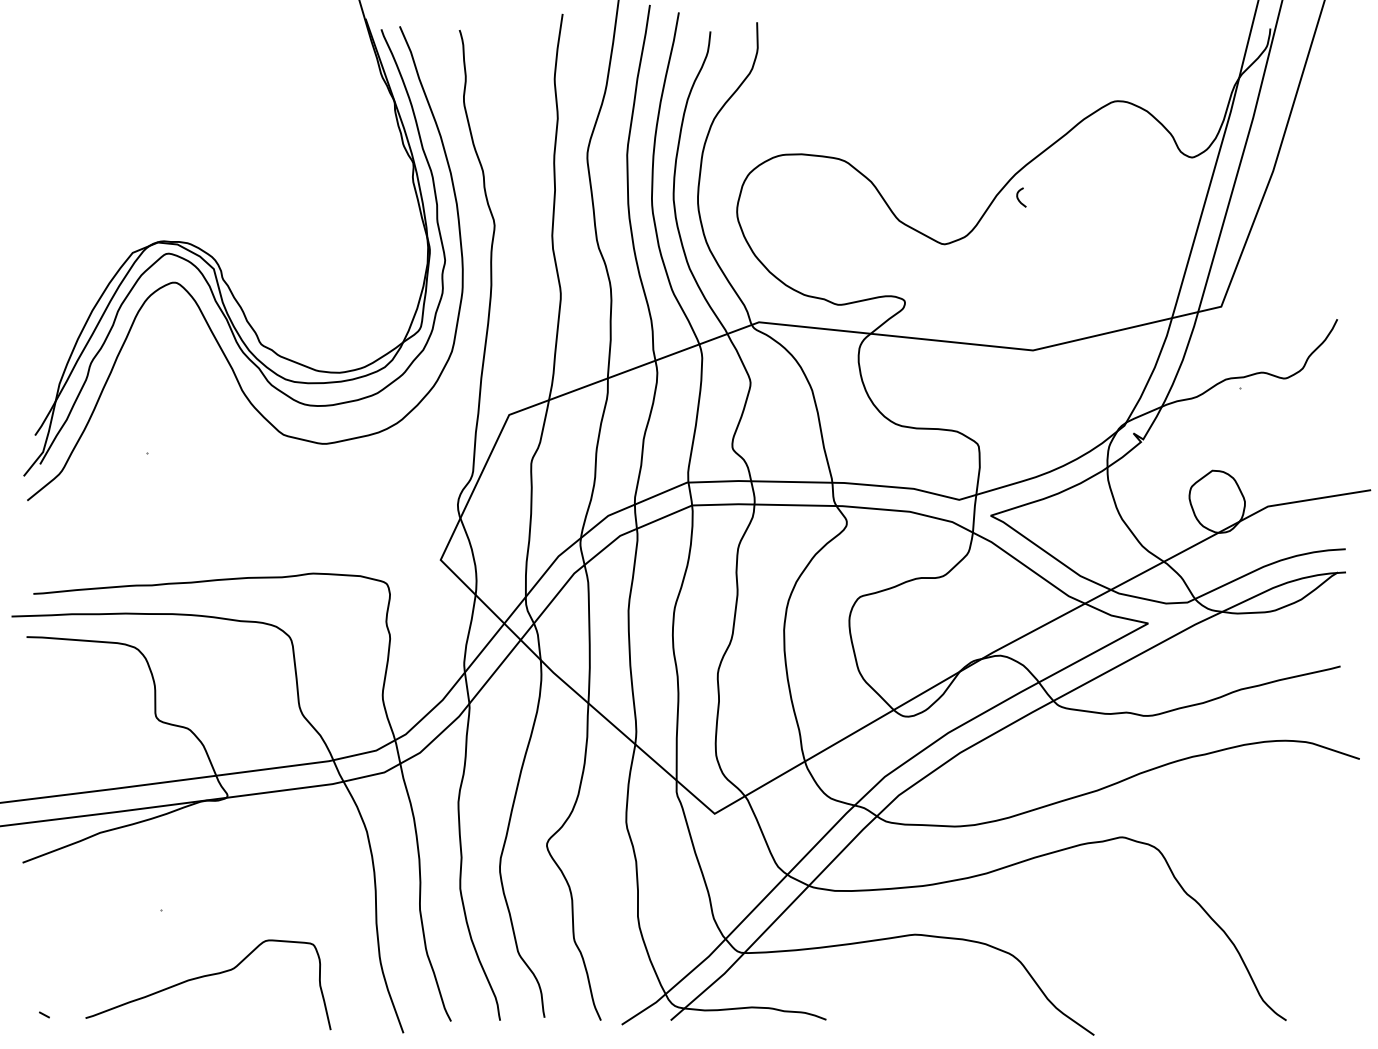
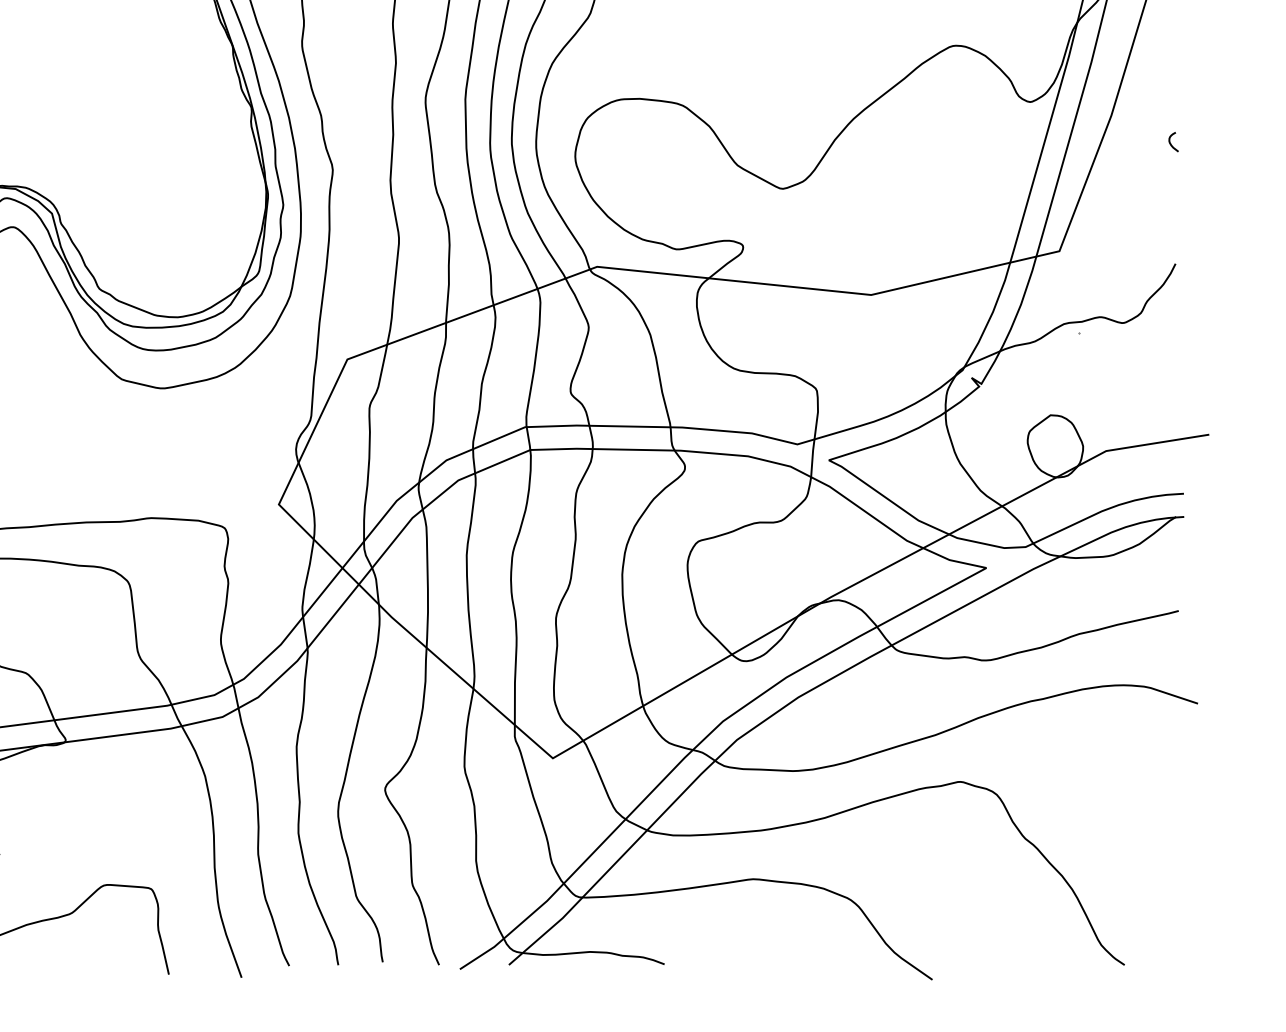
curve: (1019, 199) -> (1171, 144), moved

